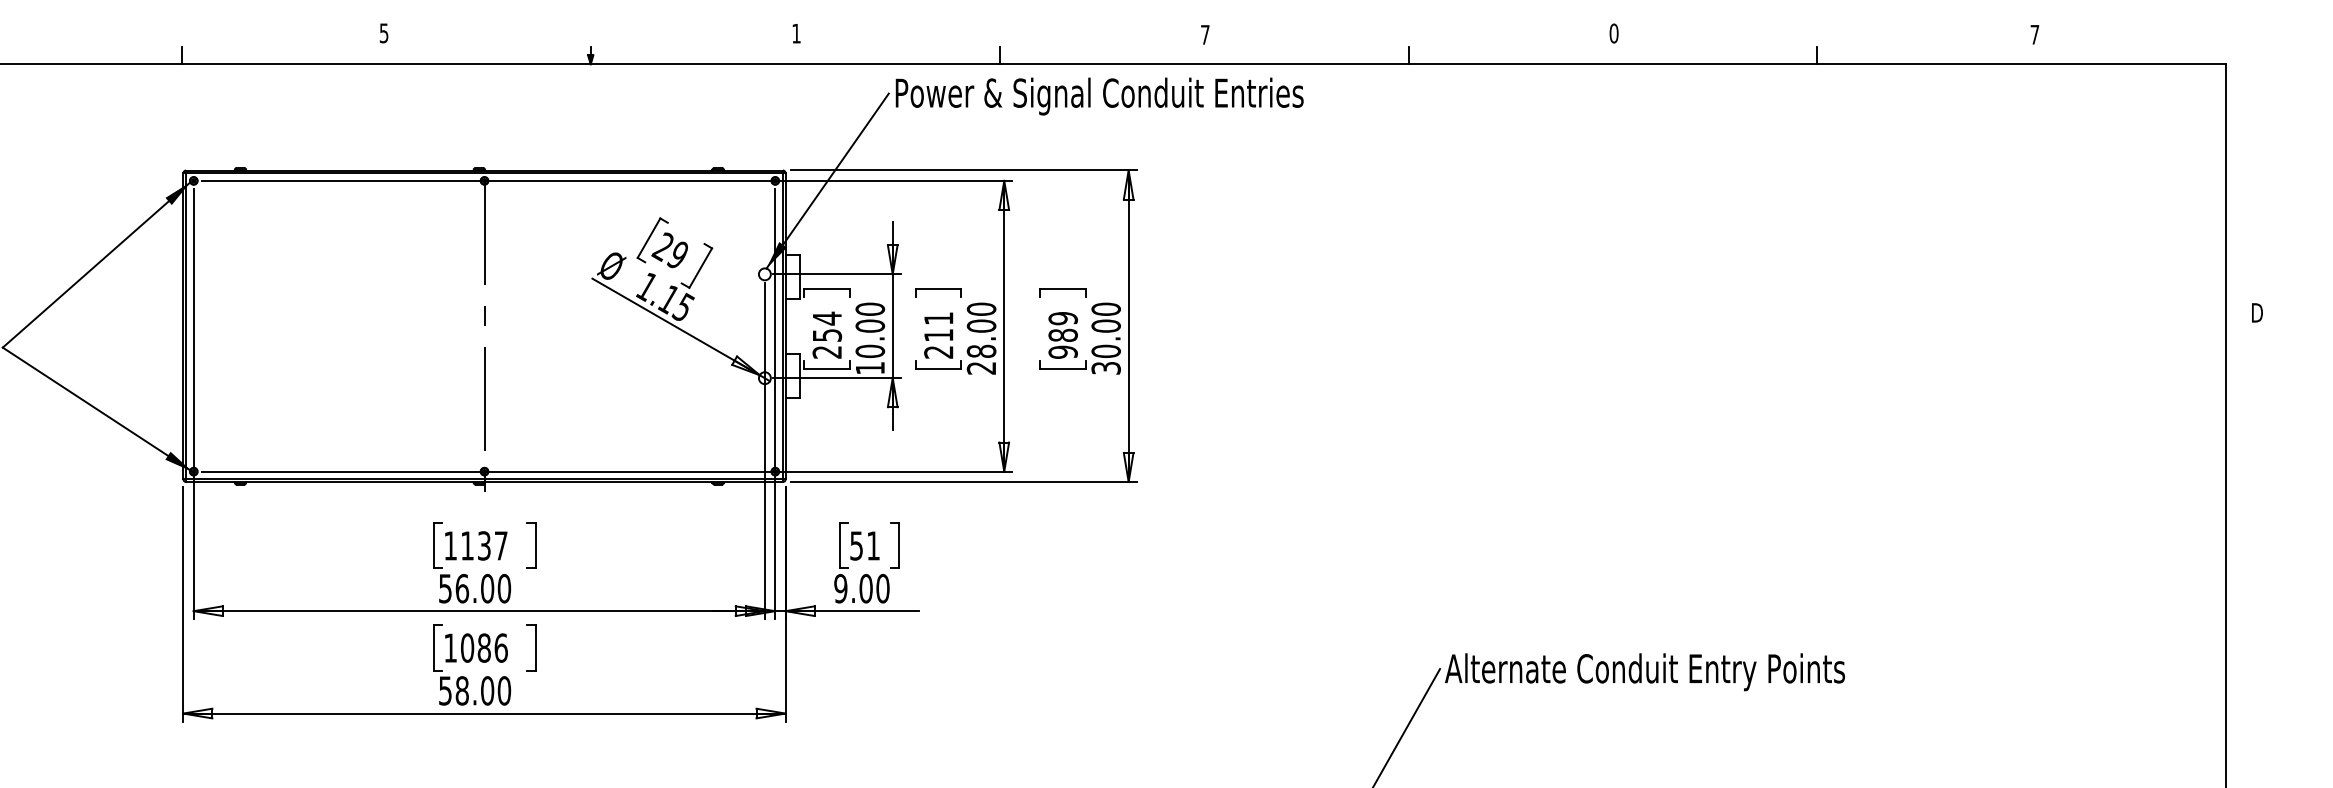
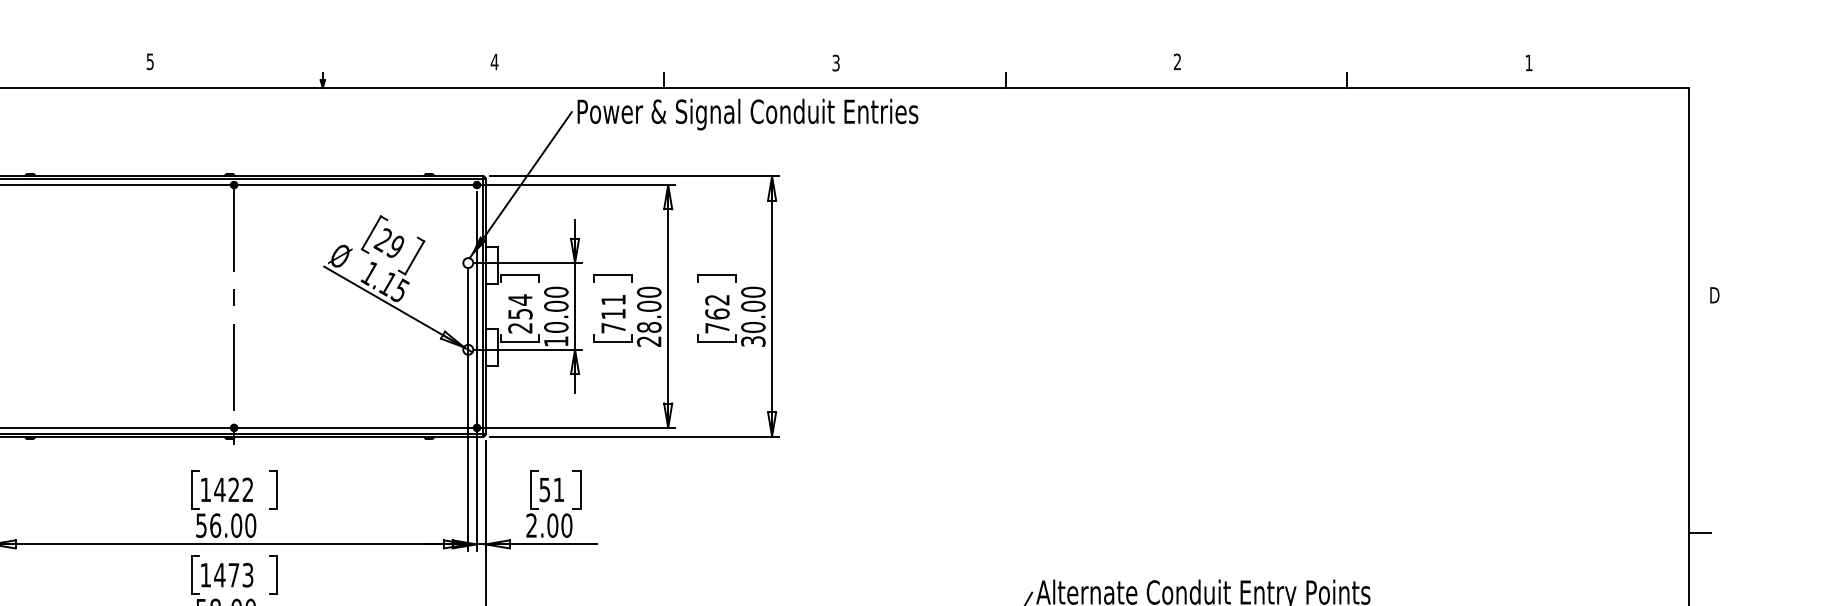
text: (796, 33) -> (494, 61), 1 -> 4
text: (1613, 33) -> (1177, 61), 0 -> 2
text: (1205, 34) -> (836, 62), 7 -> 3
text: (2034, 34) -> (1528, 62), 7 -> 1
text: (1062, 335) -> (716, 314), 989 -> 762
text: (938, 352) -> (613, 328), 211 -> 711
text: (483, 545) -> (233, 489), 1137 -> 1422
text: (840, 588) -> (531, 525), 9.00 -> 2.00
line: (2239, 597) -> (1699, 532), added
text: (483, 647) -> (233, 574), 1086 -> 1473

